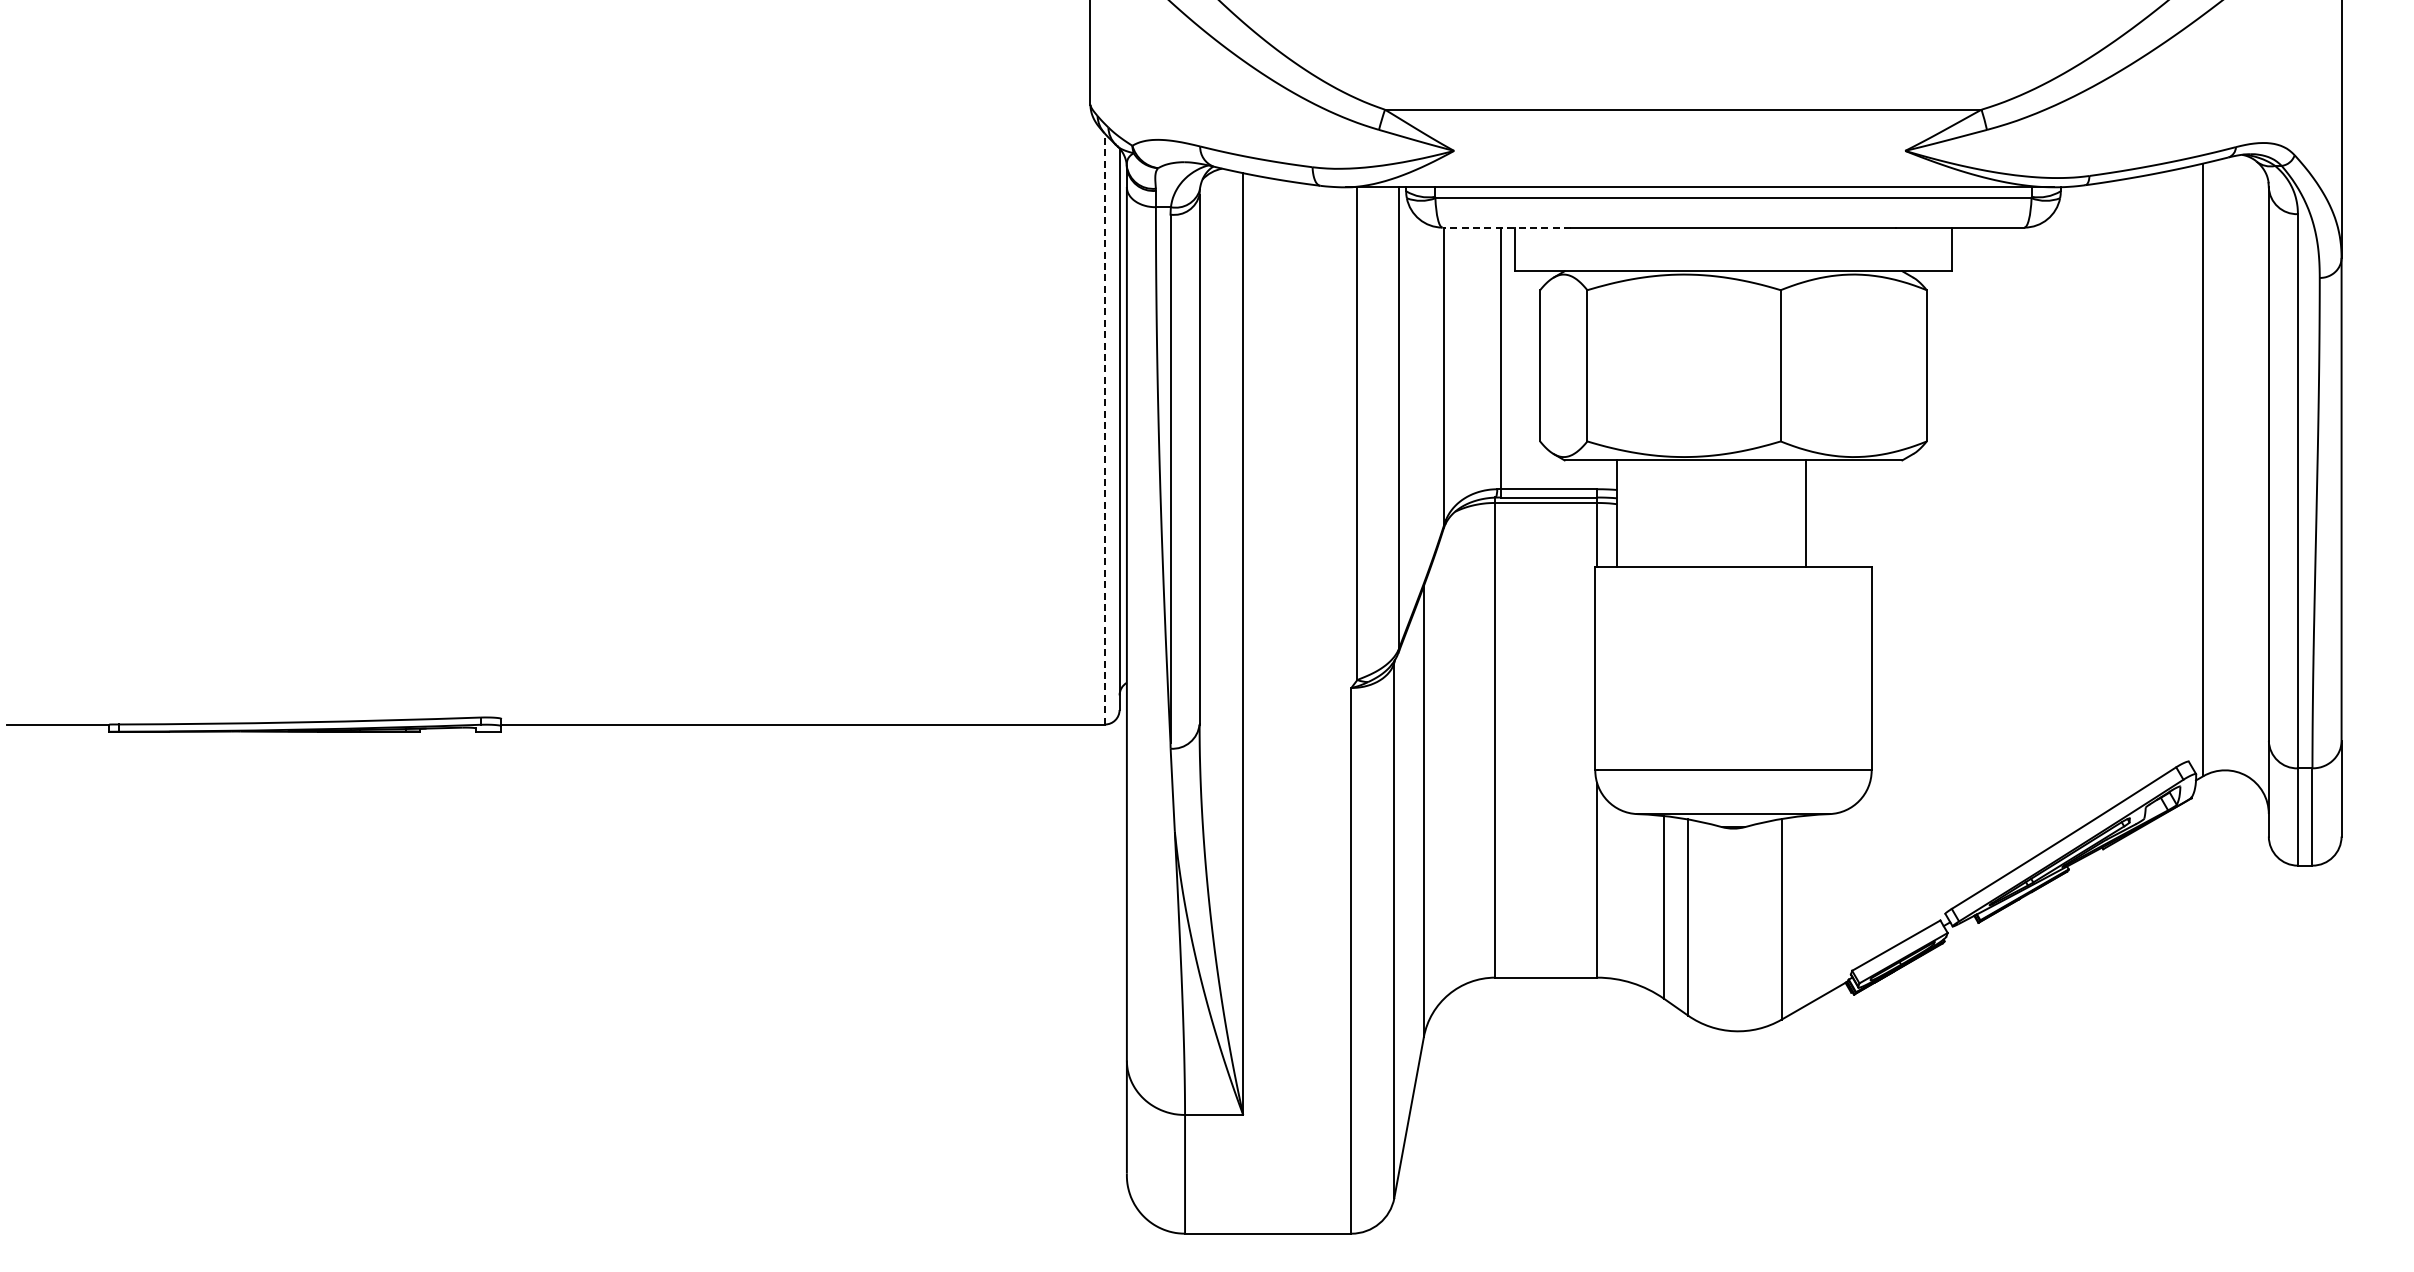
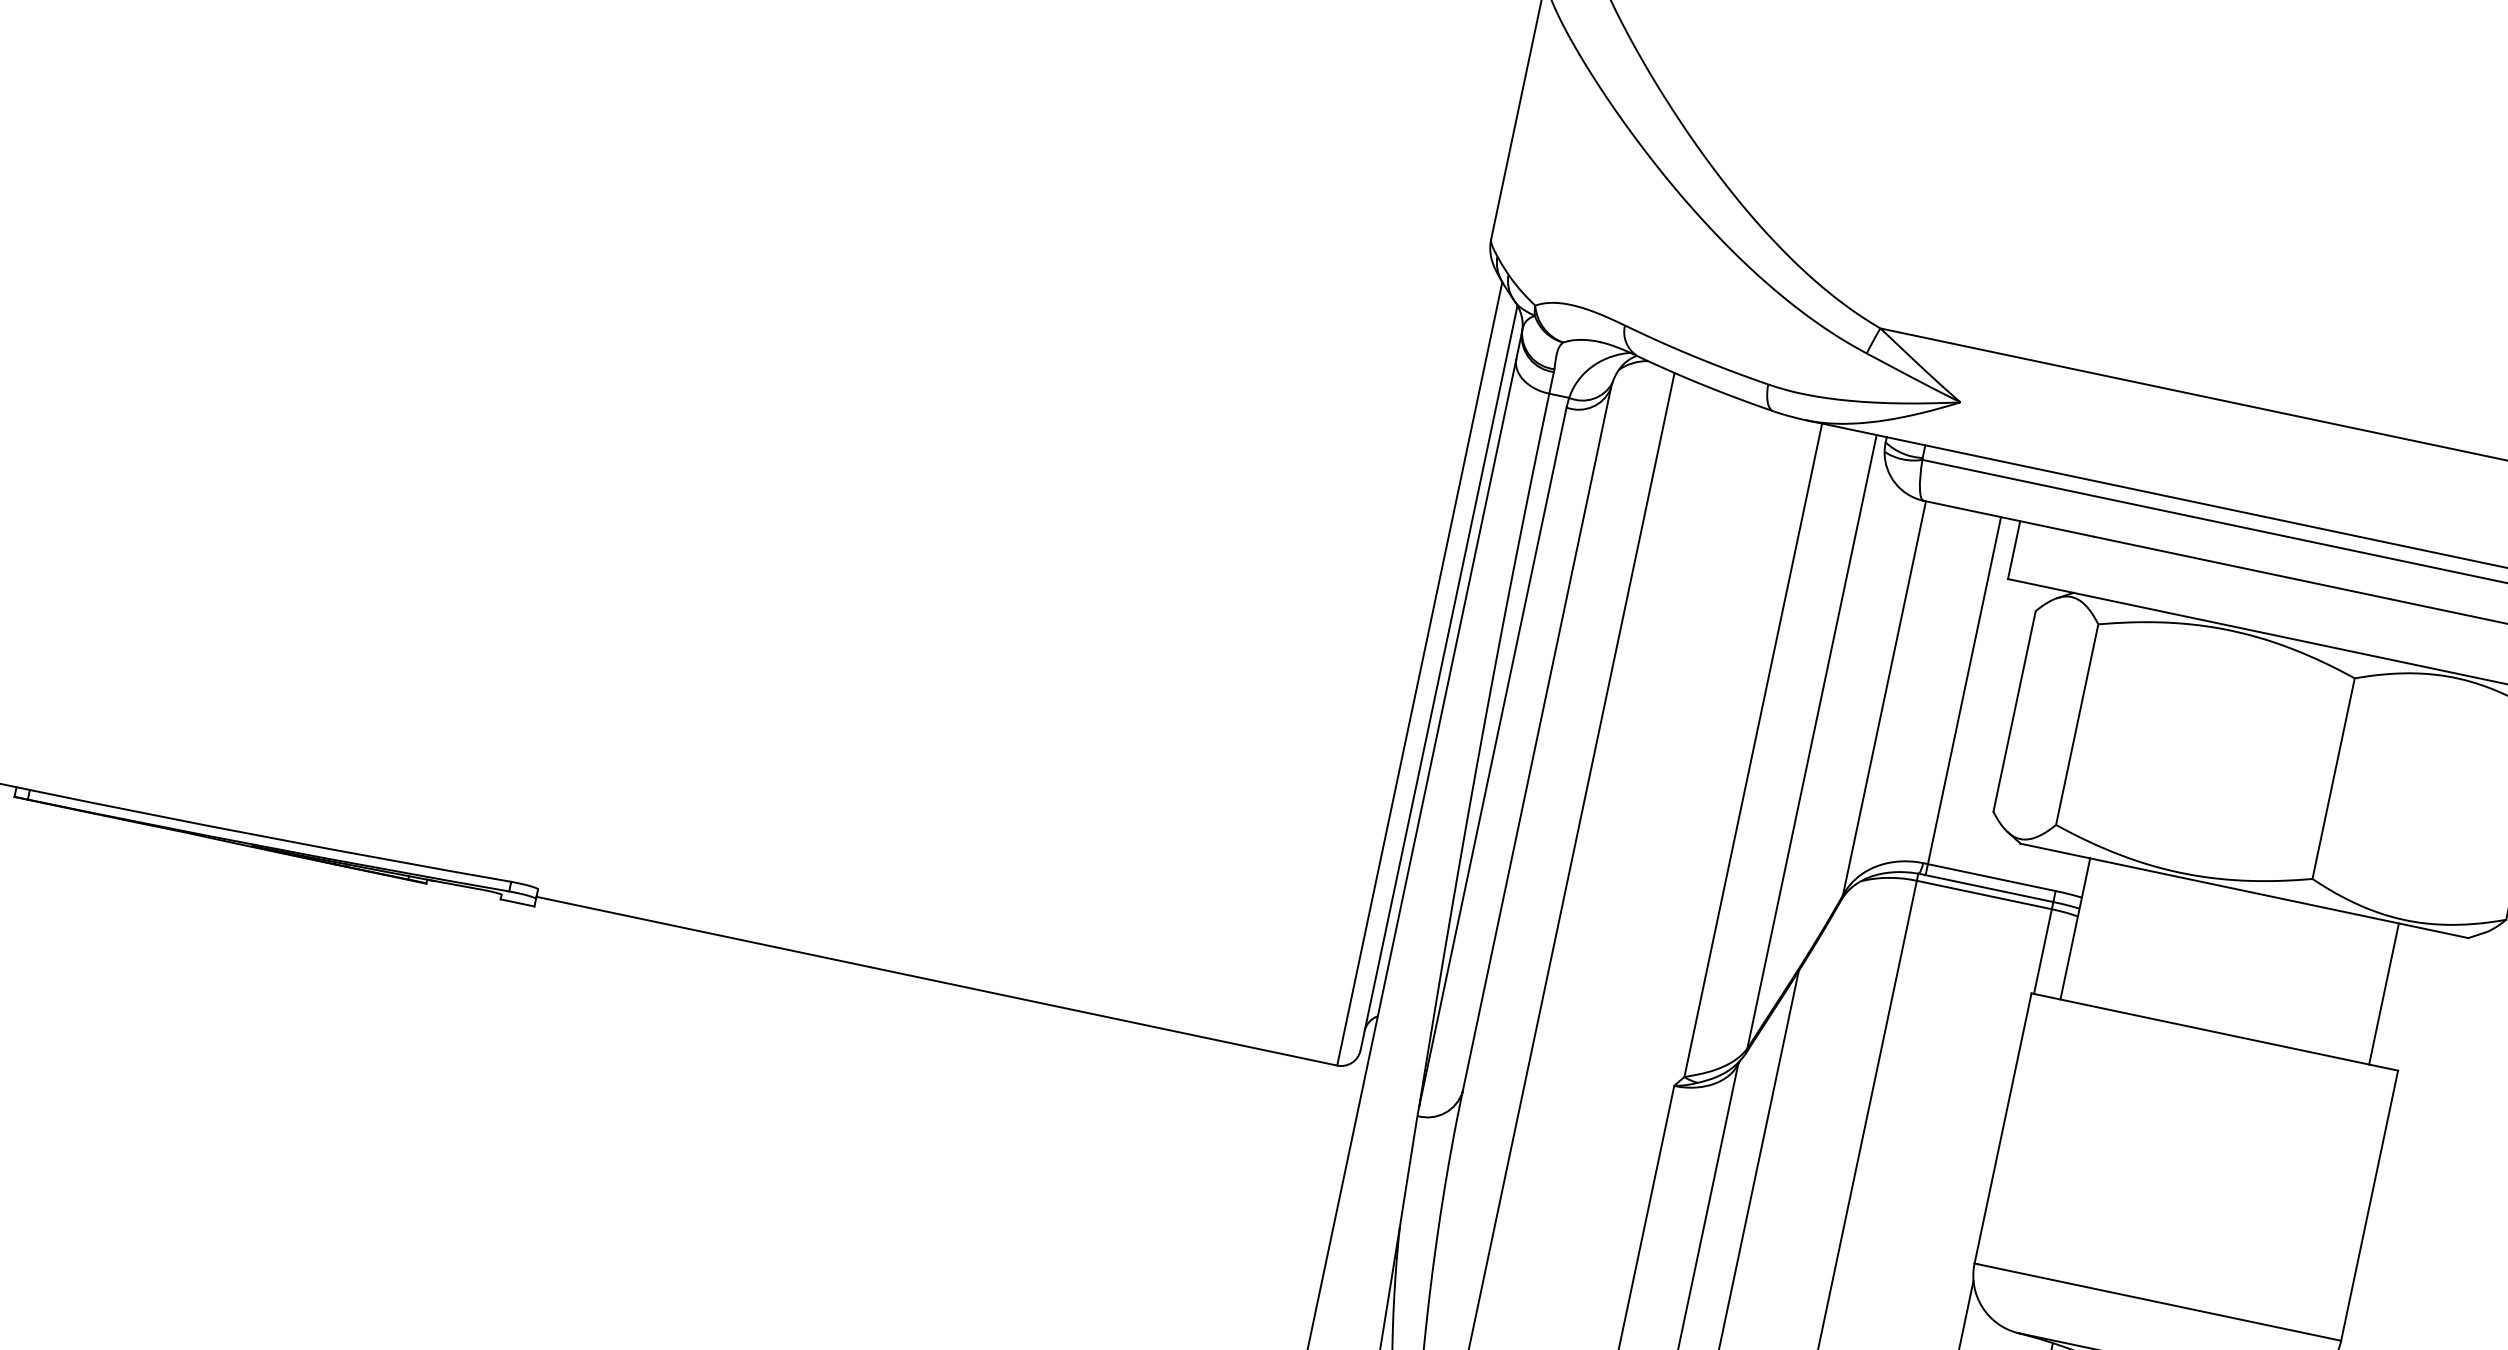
line: (1506, 227) -> (2008, 518), dashed -> solid
line: (1105, 428) -> (1420, 673), dashed -> solid
line: (1805, 513) -> (2383, 993), moved

